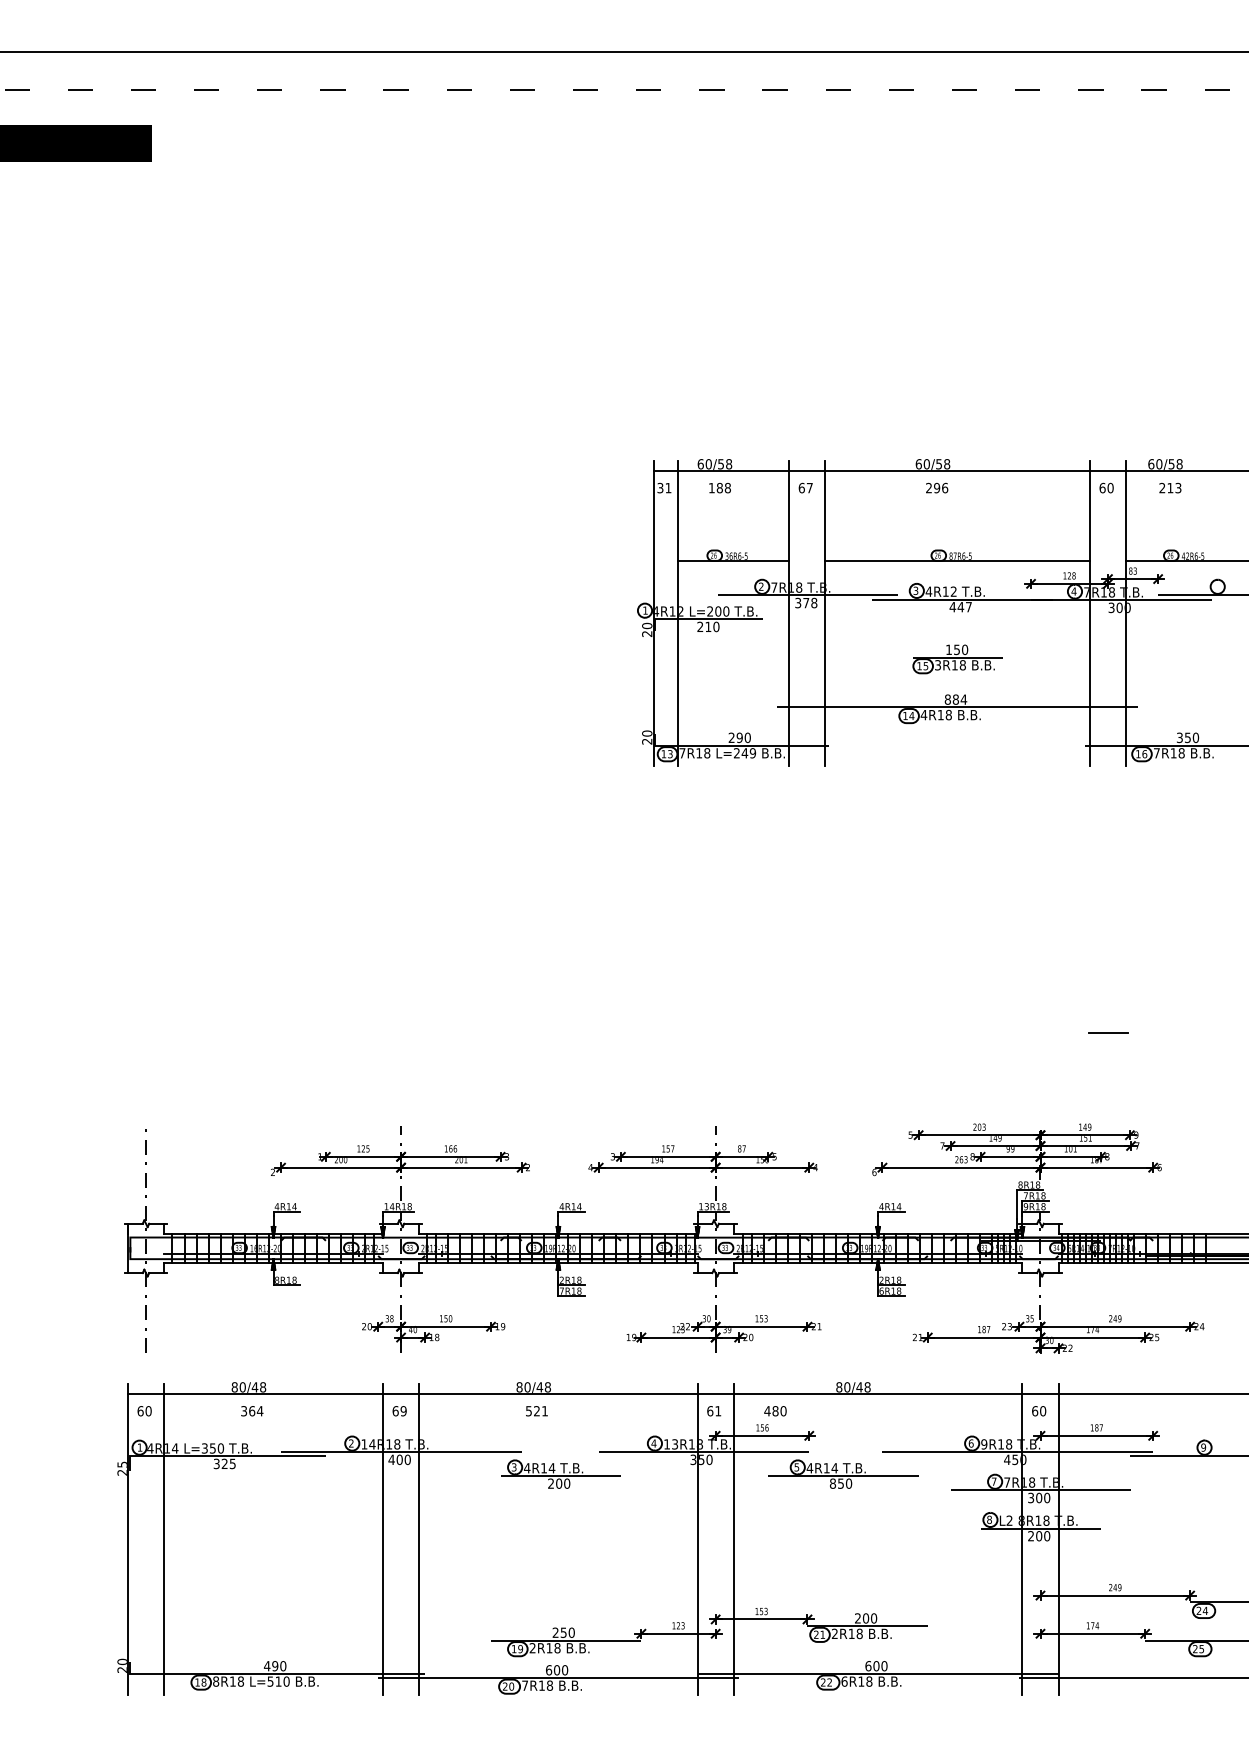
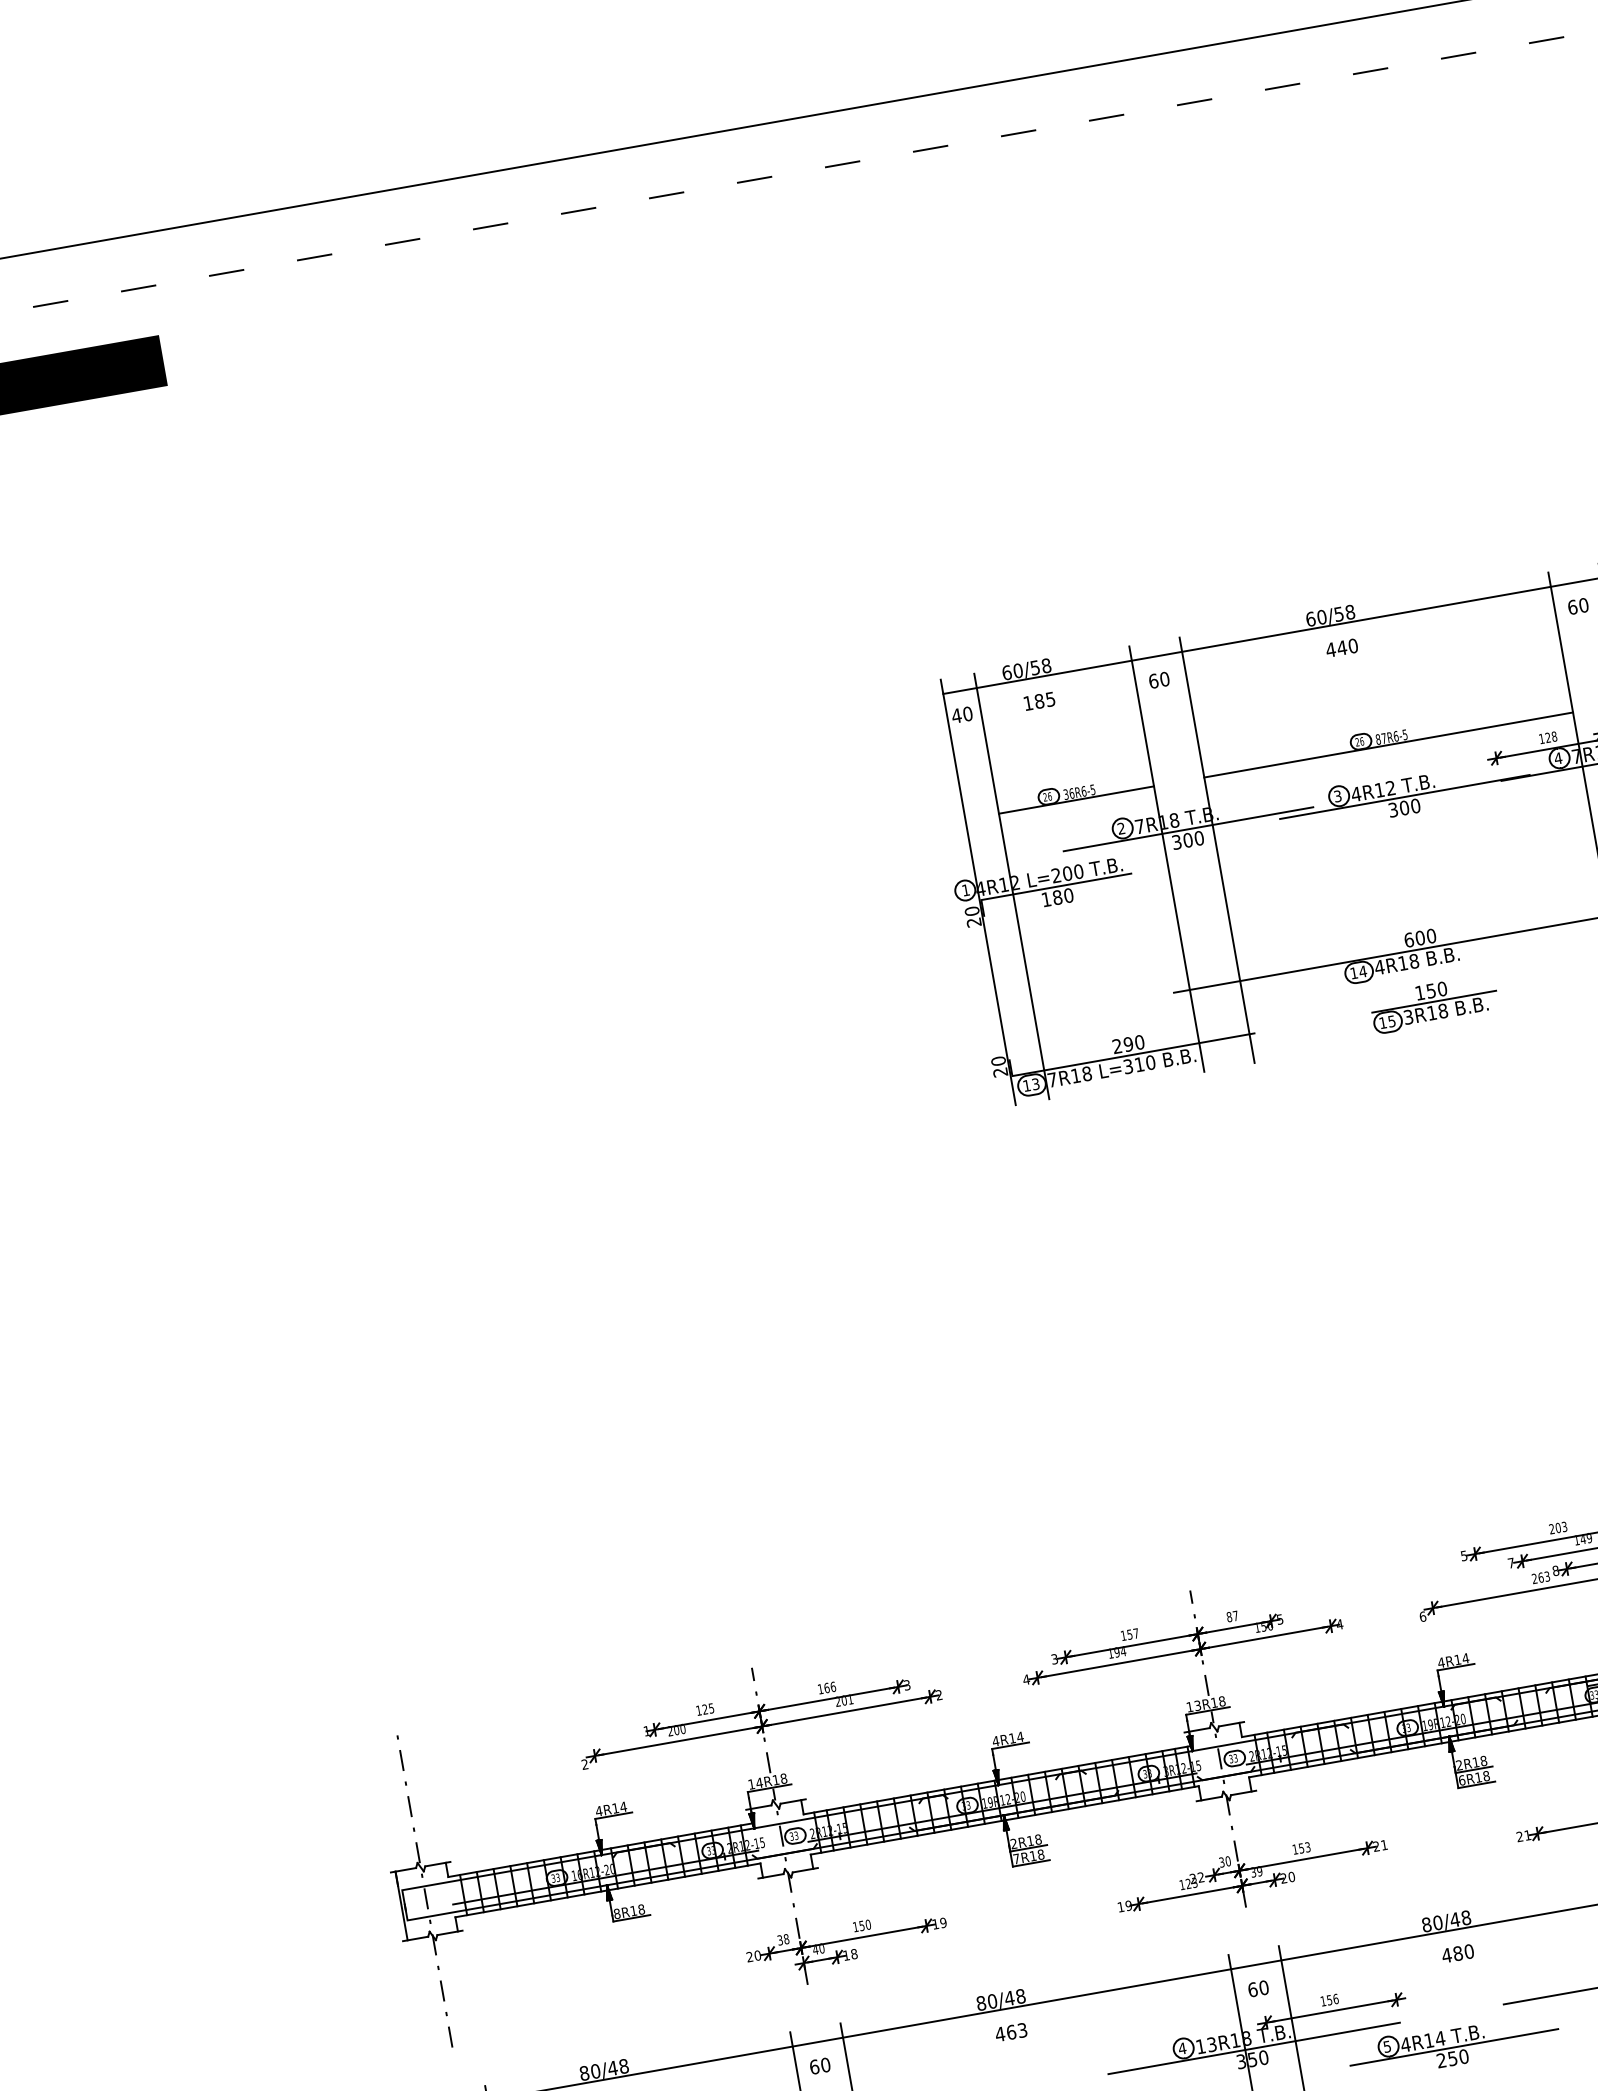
text: (664, 487) -> (962, 714), 31 -> 40
text: (727, 487) -> (1049, 698), 188 -> 185
text: (809, 487) -> (1164, 678), 67 -> 60
text: (936, 487) -> (1341, 647), 296 -> 440
text: (810, 602) -> (1193, 838), 378 -> 300
text: (960, 607) -> (1404, 808), 447 -> 300
text: (704, 626) -> (1052, 897), 210 -> 180
part: (957, 659) -> (1434, 1004), moved
text: (955, 699) -> (1419, 937), 884 -> 600
text: (744, 753) -> (1138, 1065), L=249 -> L=310
text: (403, 1411) -> (825, 2065), 69 -> 60
text: (536, 1411) -> (1010, 2032), 521 -> 463
text: (718, 1411) -> (1264, 1988), 61 -> 60
text: (775, 1411) -> (1458, 1954), moved
text: (833, 1483) -> (1442, 2060), 850 -> 250

